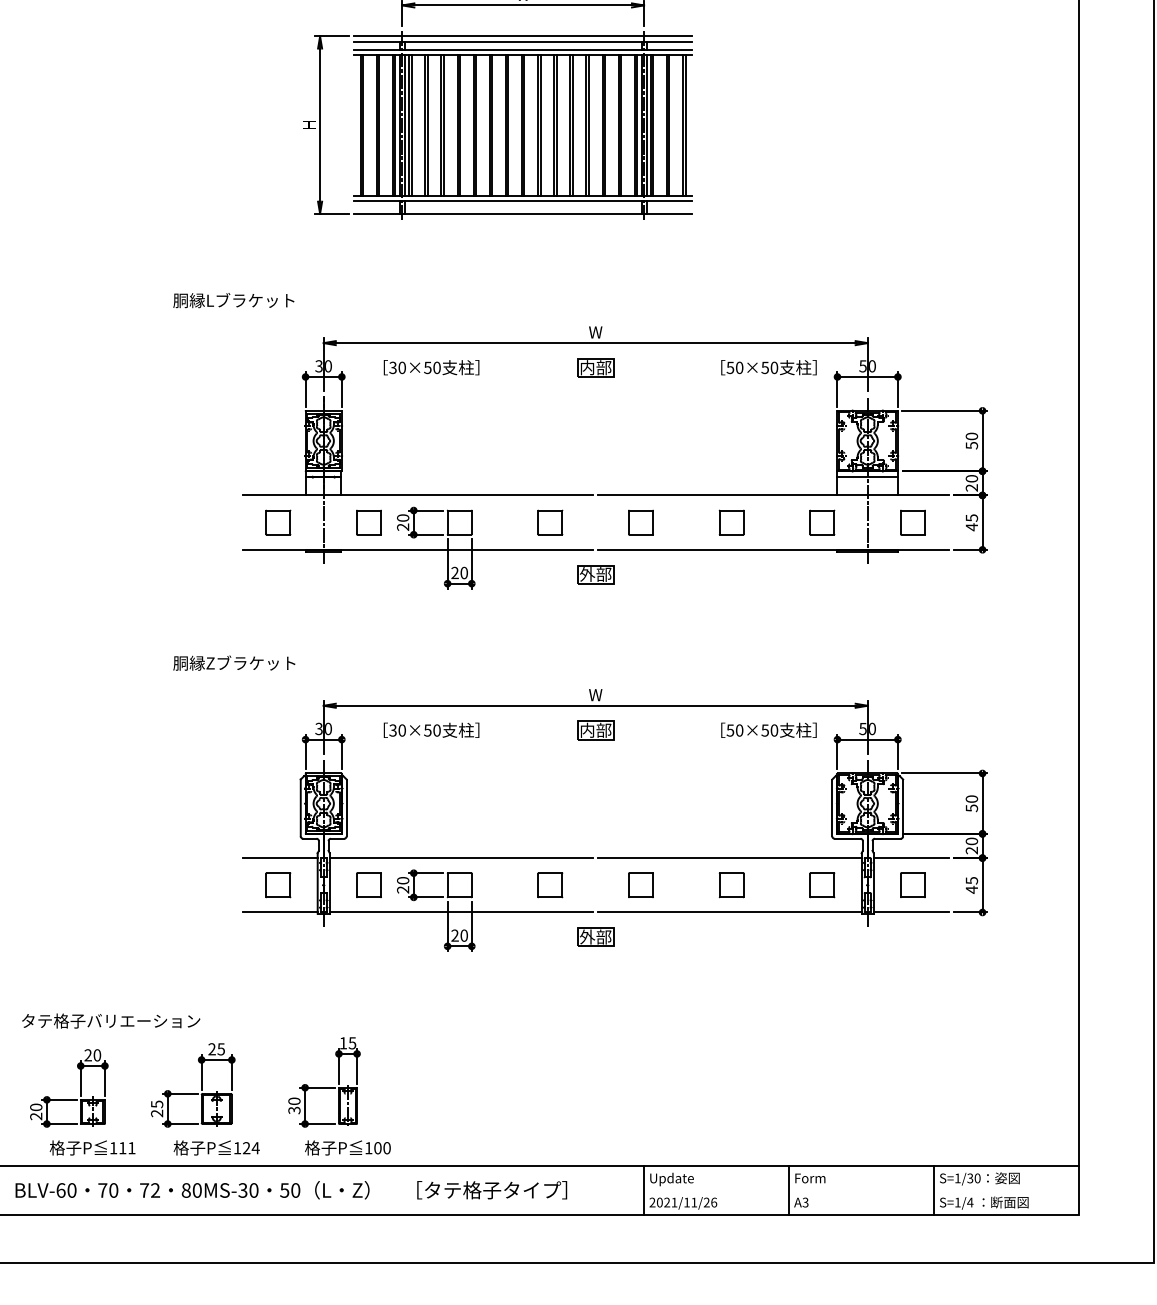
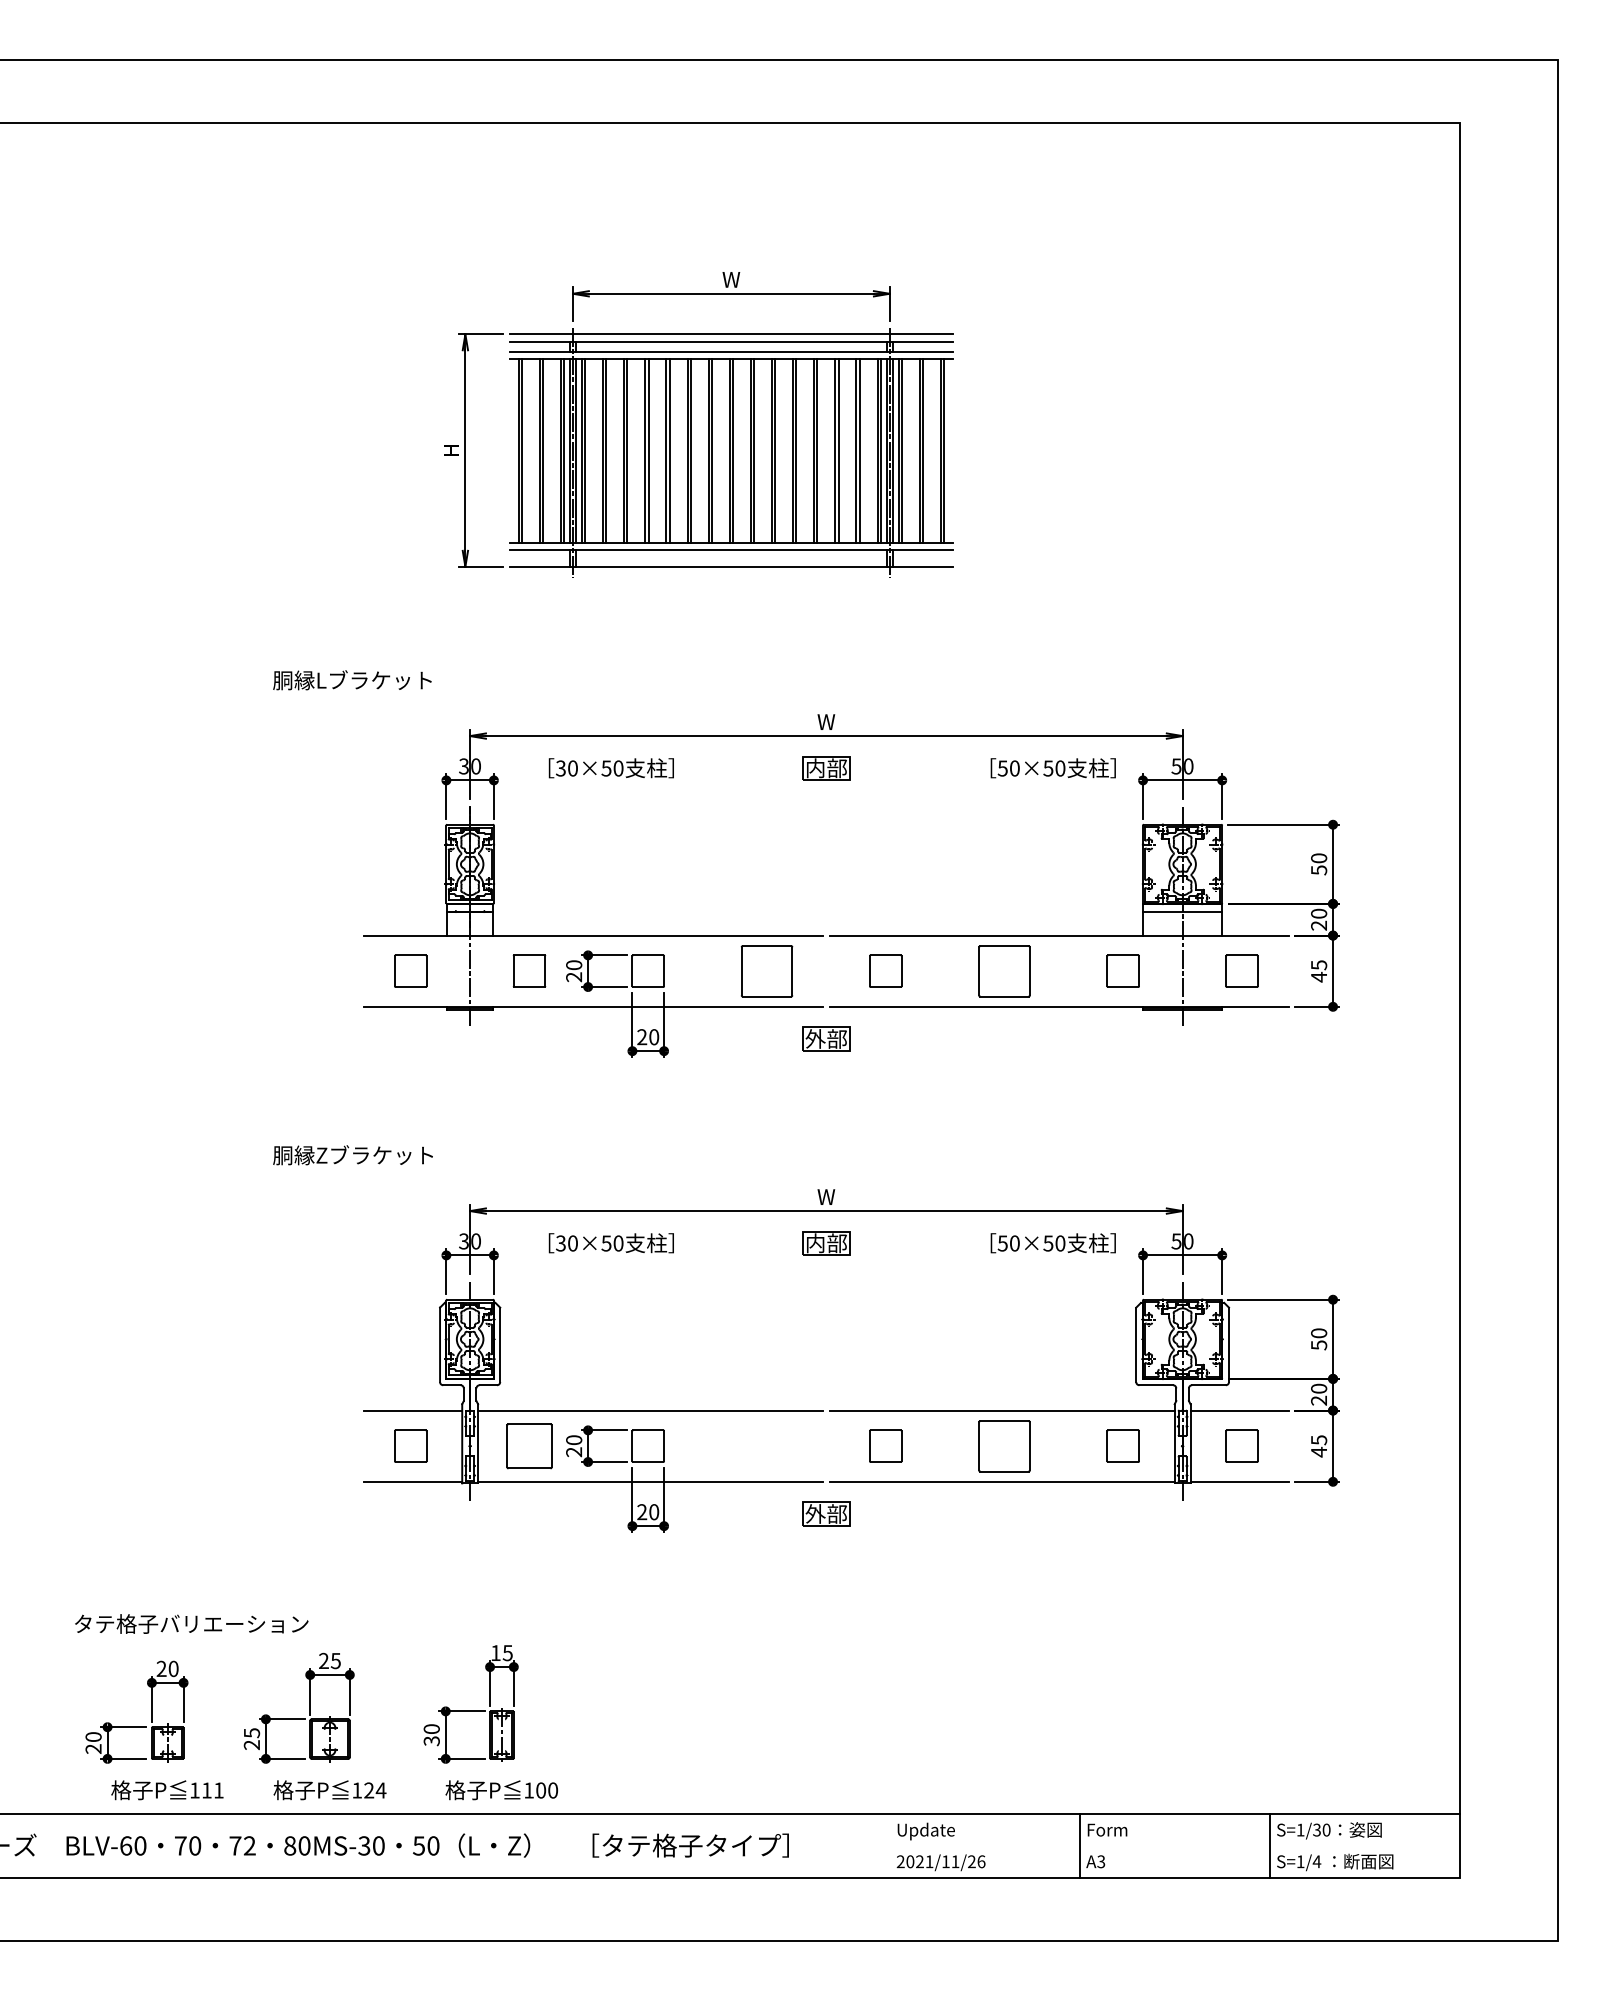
part: (549, 522) -> (766, 970), size x1.6
part: (731, 522) -> (1004, 970), size x1.6
part: (369, 884) -> (529, 1445), size x1.4
part: (549, 884) -> (766, 1445), removed
part: (731, 884) -> (1004, 1445), size x1.6
line: (643, 1190) -> (889, 1845), removed

